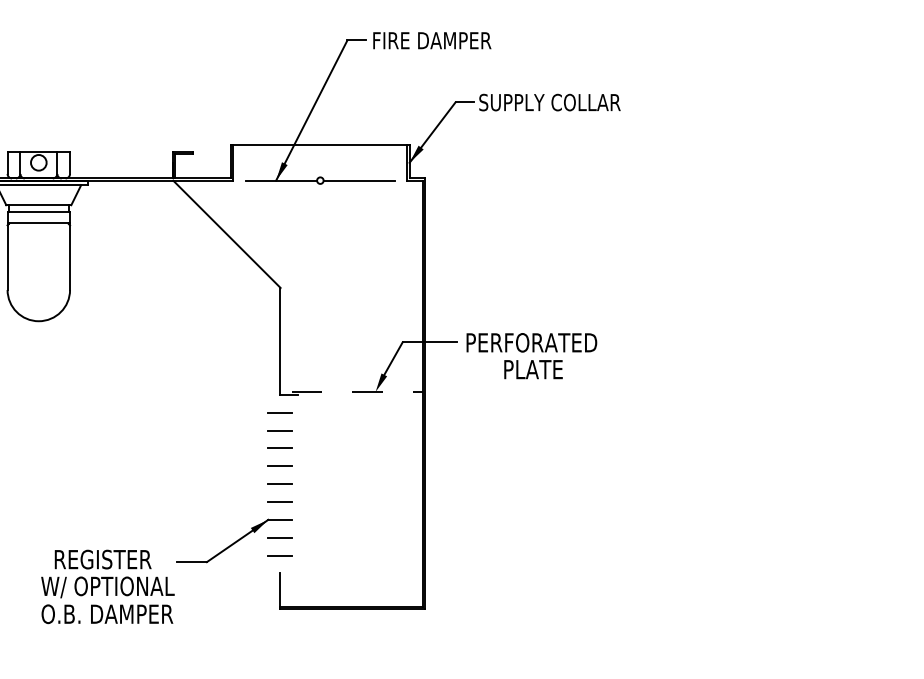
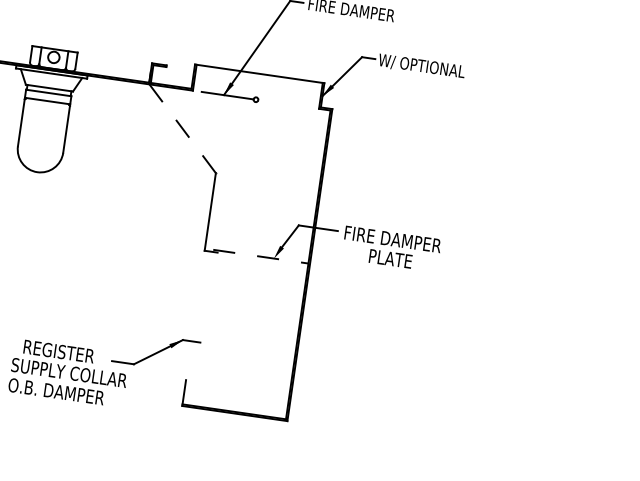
text: (549, 103) -> (430, 67), SUPPLY COLLAR -> W/ OPTIONAL
line: (359, 180) -> (284, 103), removed
line: (226, 234) -> (182, 128), solid -> dashed
text: (533, 342) -> (393, 239), PERFORATED -> FIRE DAMPER
line: (280, 412) -> (202, 263), removed
line: (280, 430) -> (201, 276), removed
line: (280, 448) -> (199, 289), removed
line: (280, 466) -> (197, 302), removed
line: (280, 484) -> (195, 315), removed
line: (280, 501) -> (193, 328), removed
line: (280, 537) -> (189, 354), removed
line: (280, 555) -> (187, 367), removed
text: (120, 587) -> (68, 373), W/ OPTIONAL -> SUPPLY COLLAR

